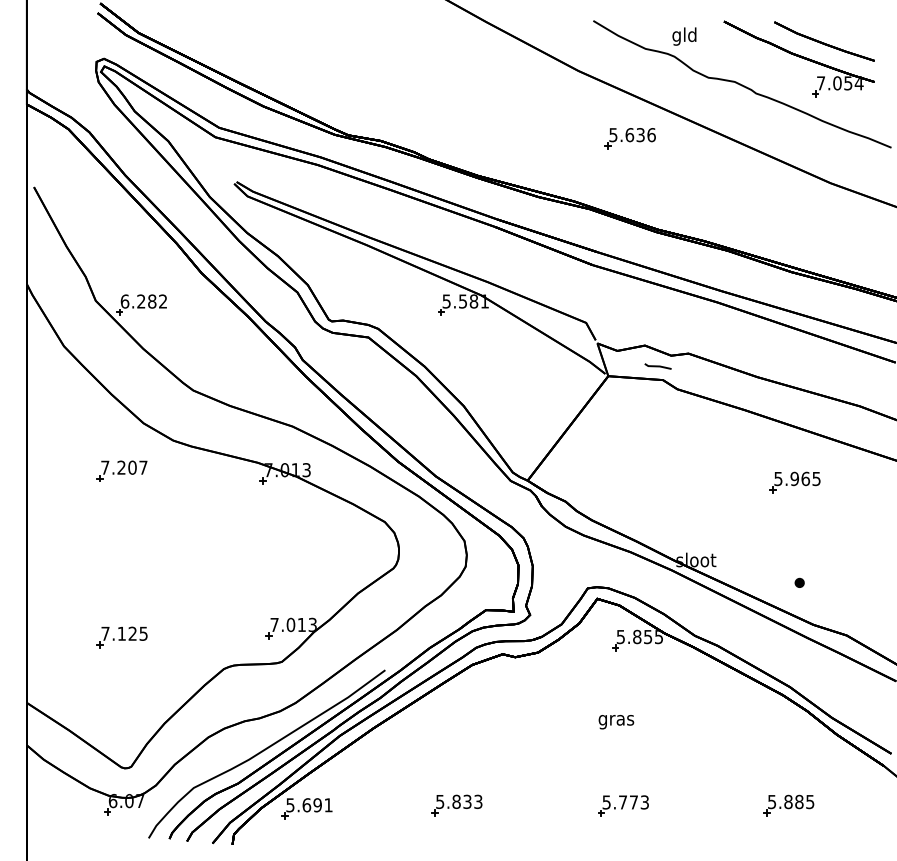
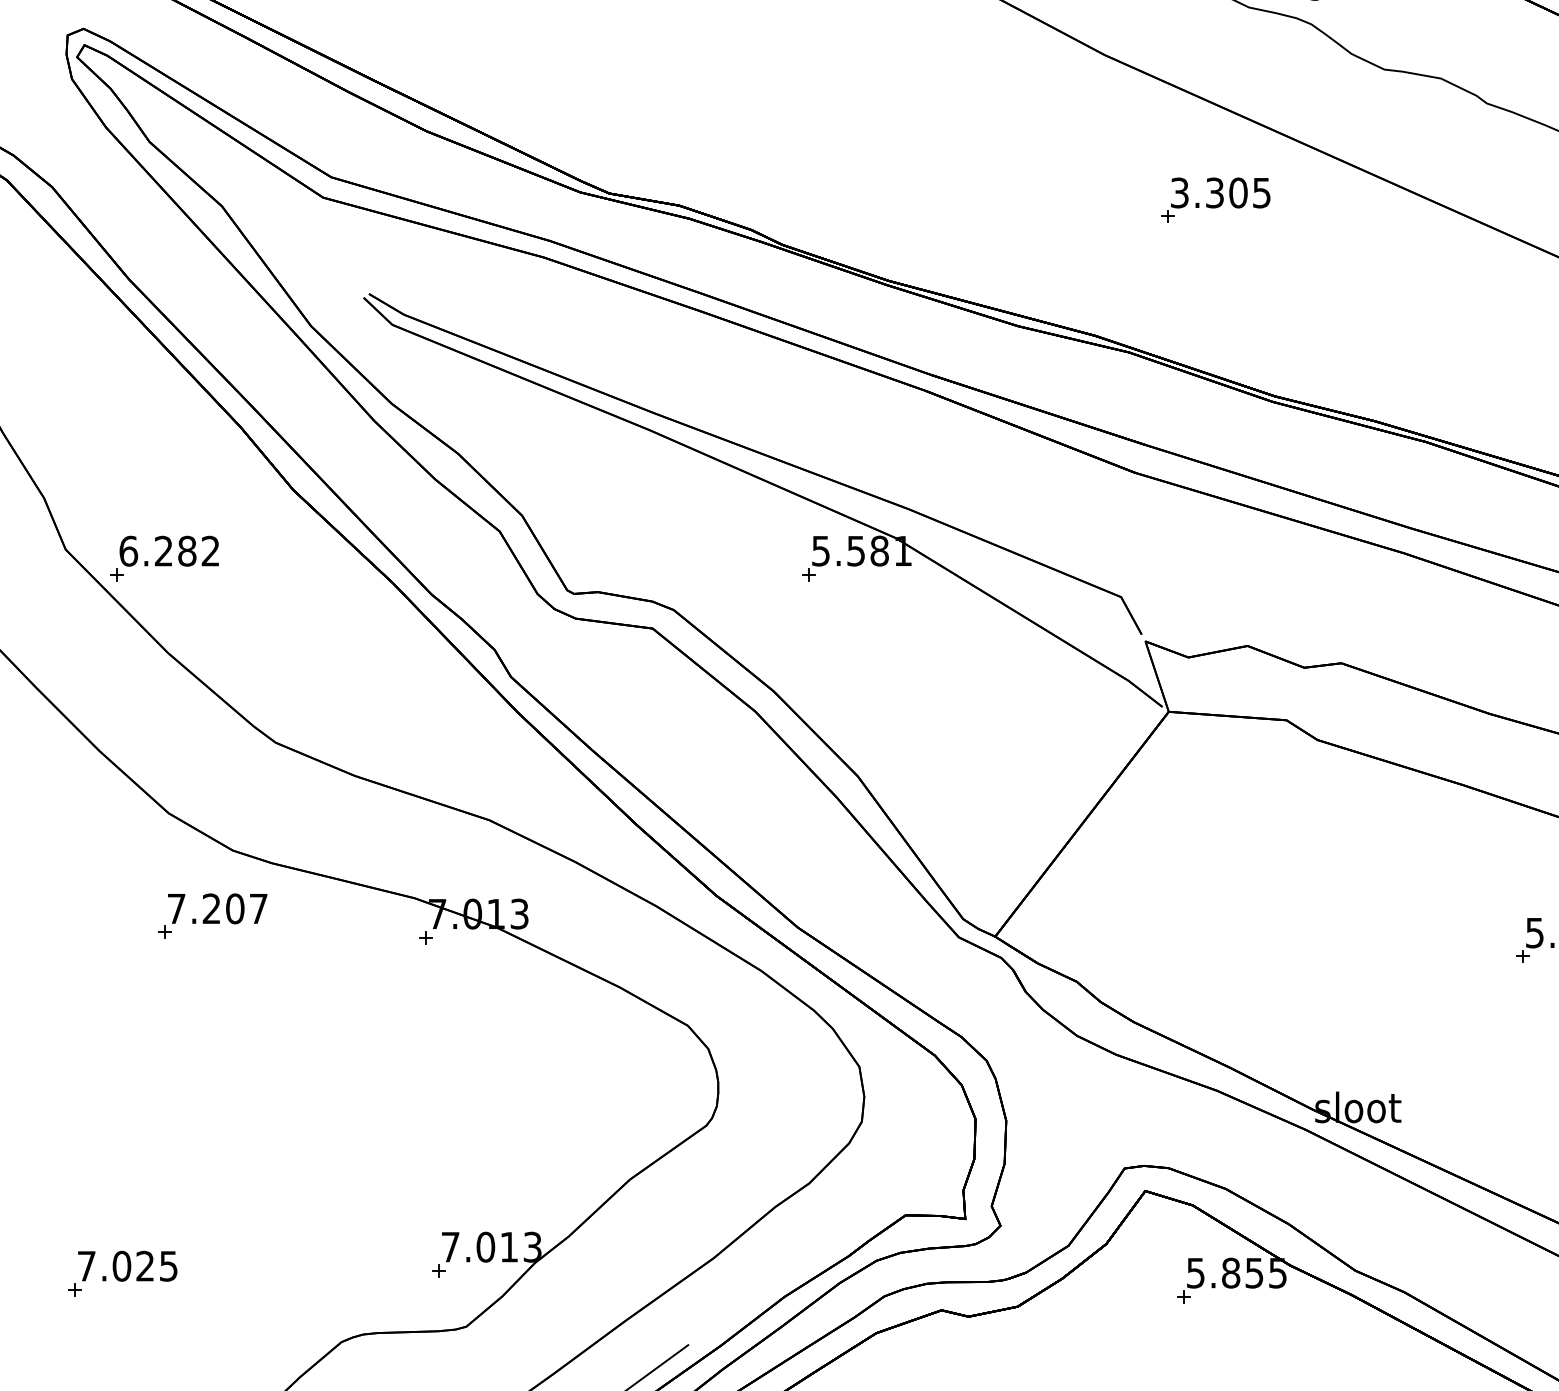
text: (632, 135) -> (1220, 193), 5.636 -> 3.305
line: (657, 366) -> (1274, 690), removed
part: (121, 470) -> (211, 914), moved
text: (121, 633) -> (121, 1265), 7.125 -> 7.025

